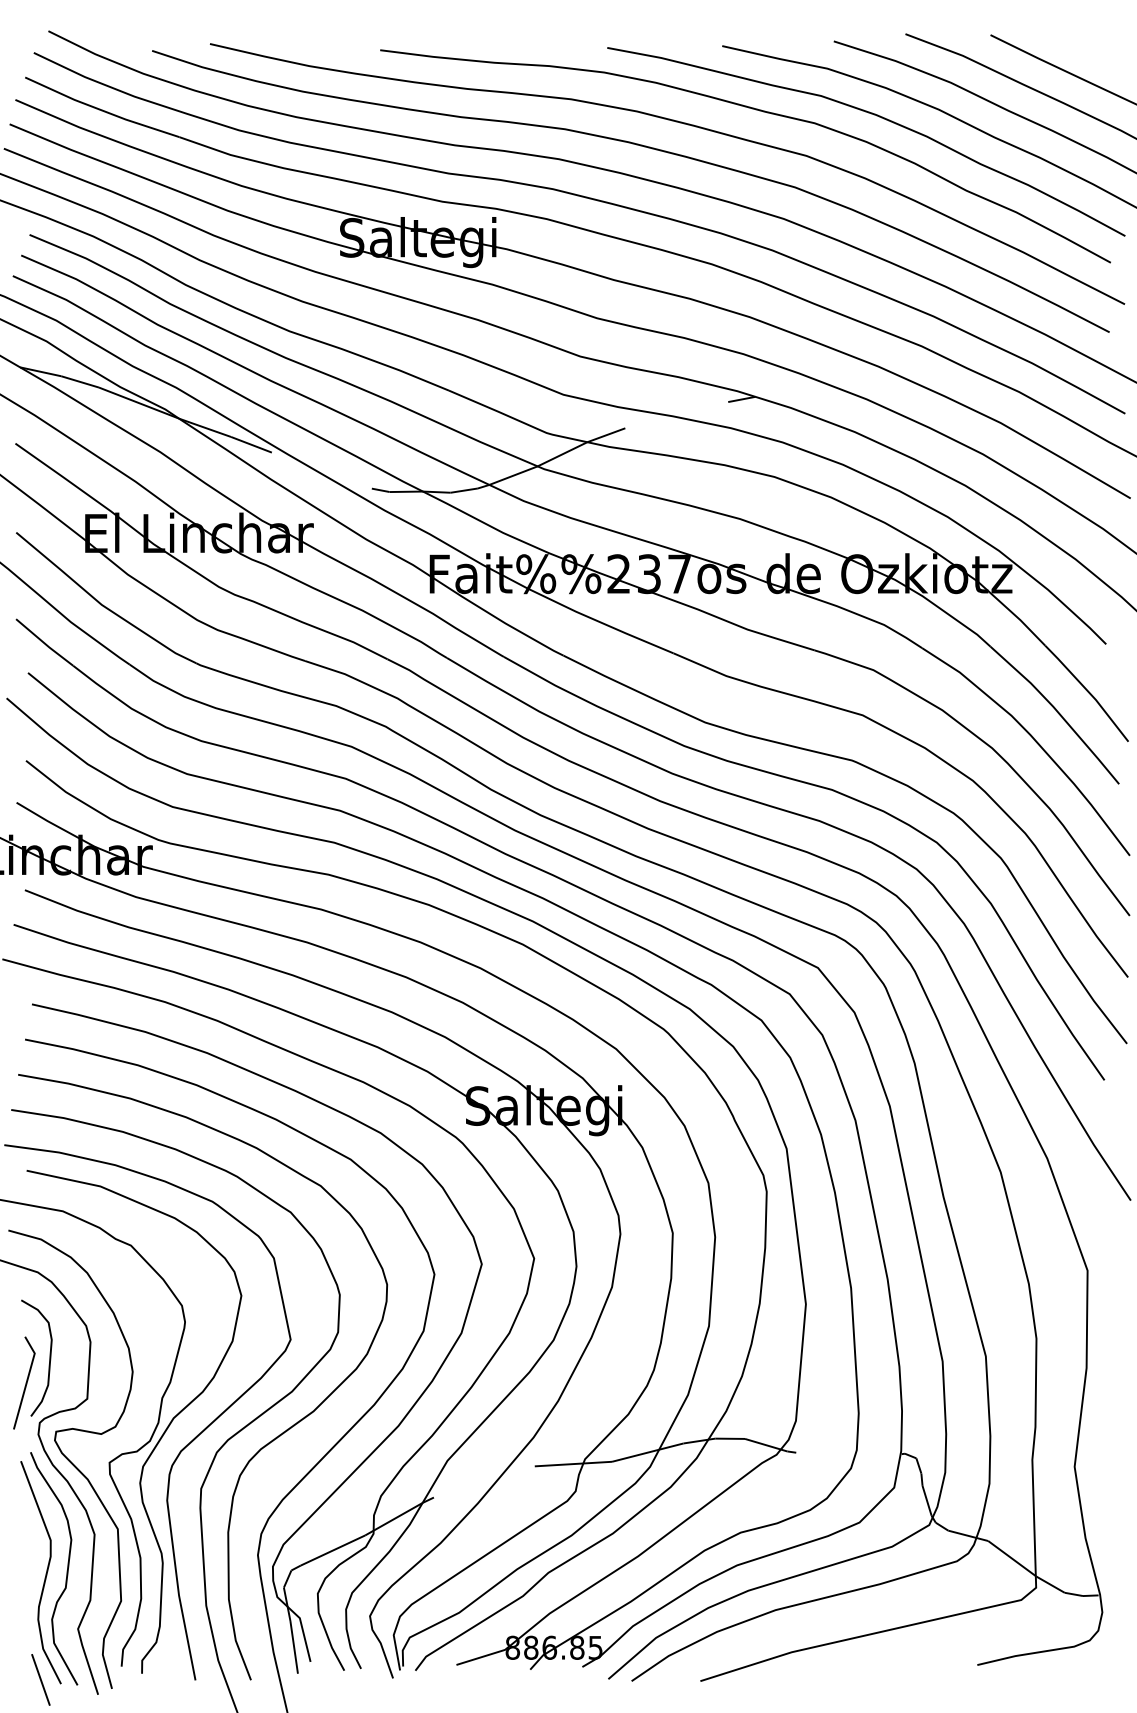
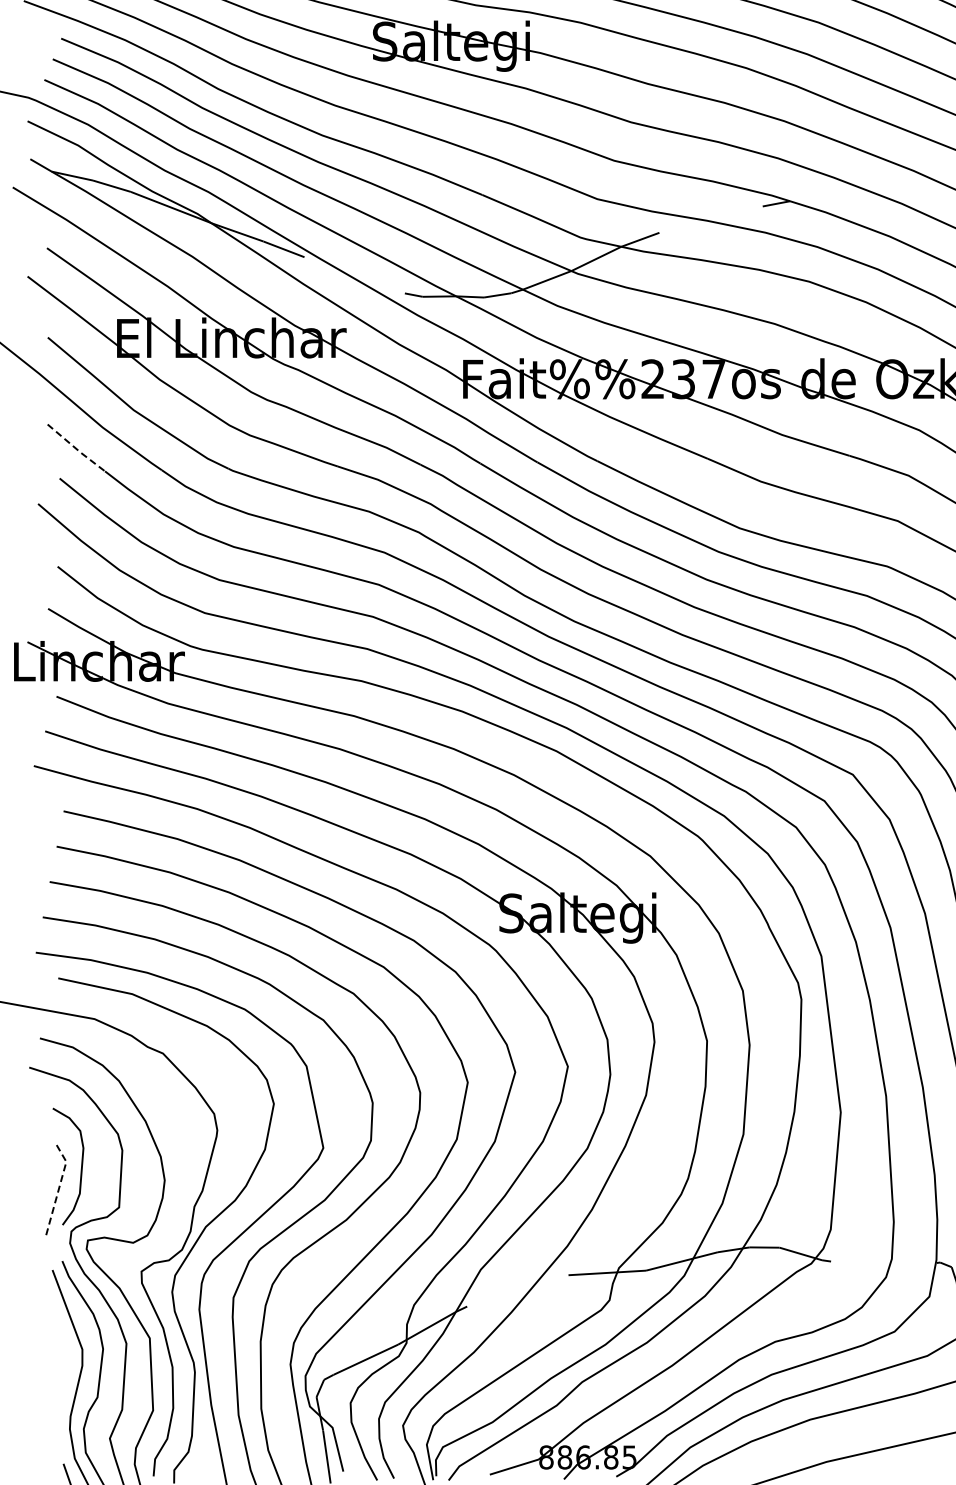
line: (44, 643) -> (76, 448), solid -> dashed
line: (27, 1381) -> (59, 1190), solid -> dashed

